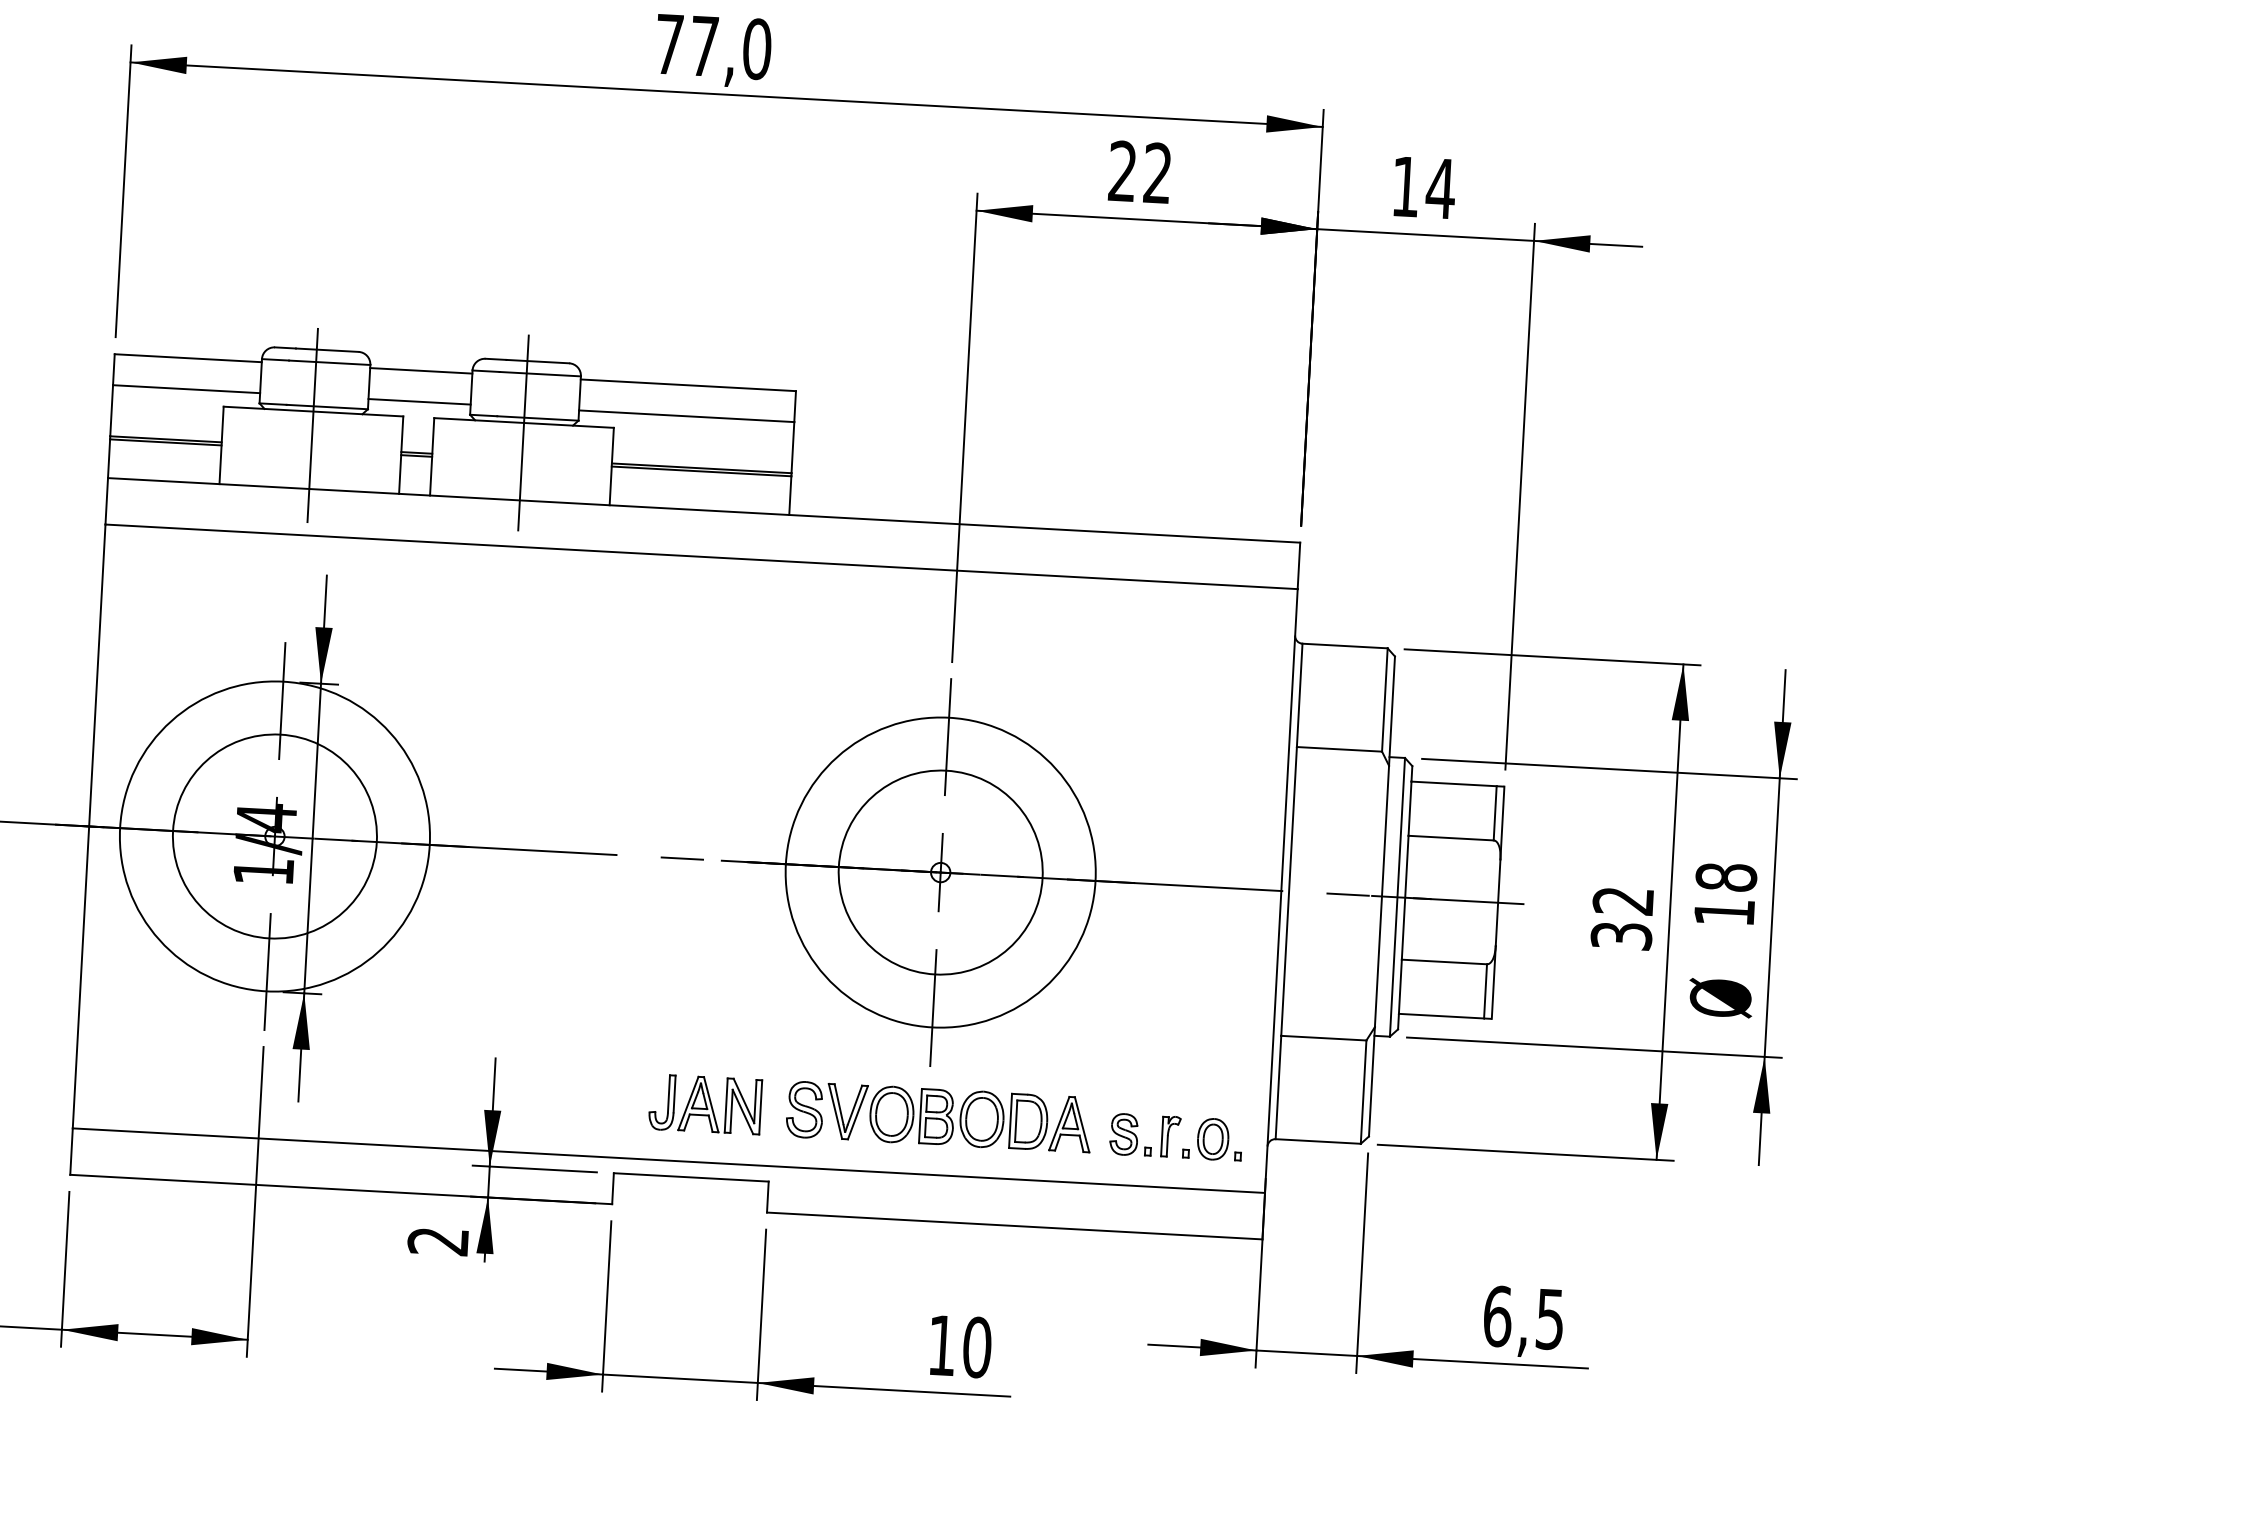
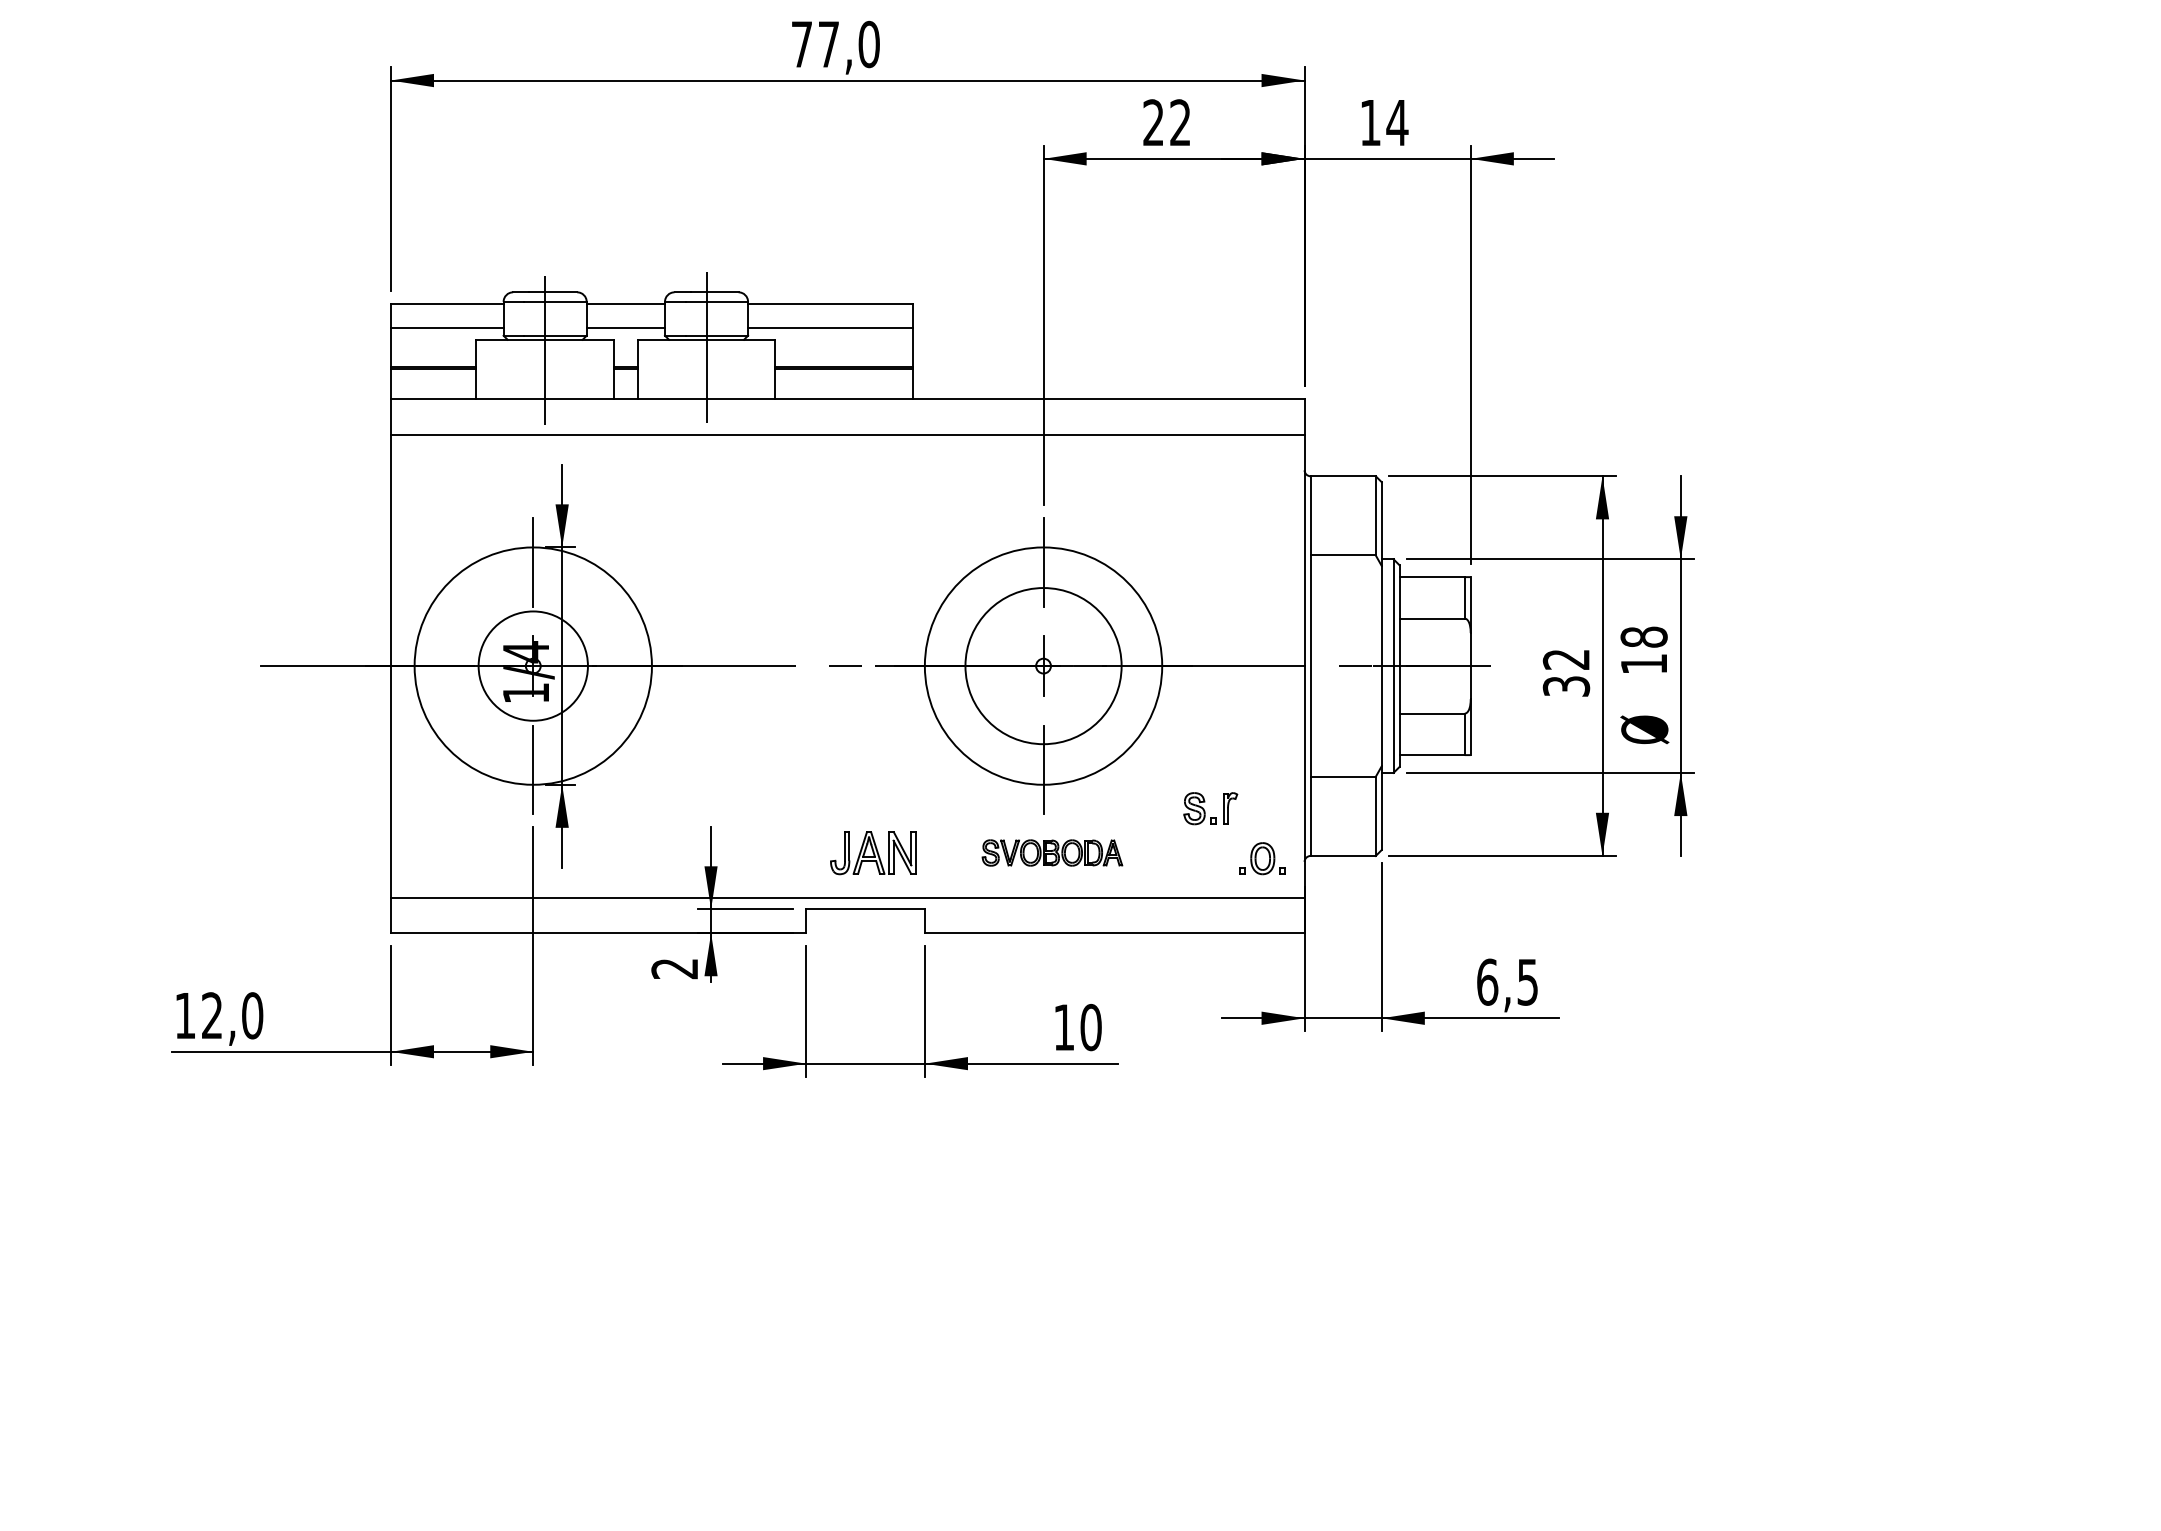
circle: (275, 837) -> (533, 666), size x0.7
part: (939, 1116) -> (1052, 852), size x0.6
part: (1144, 1135) -> (1210, 808), moved

